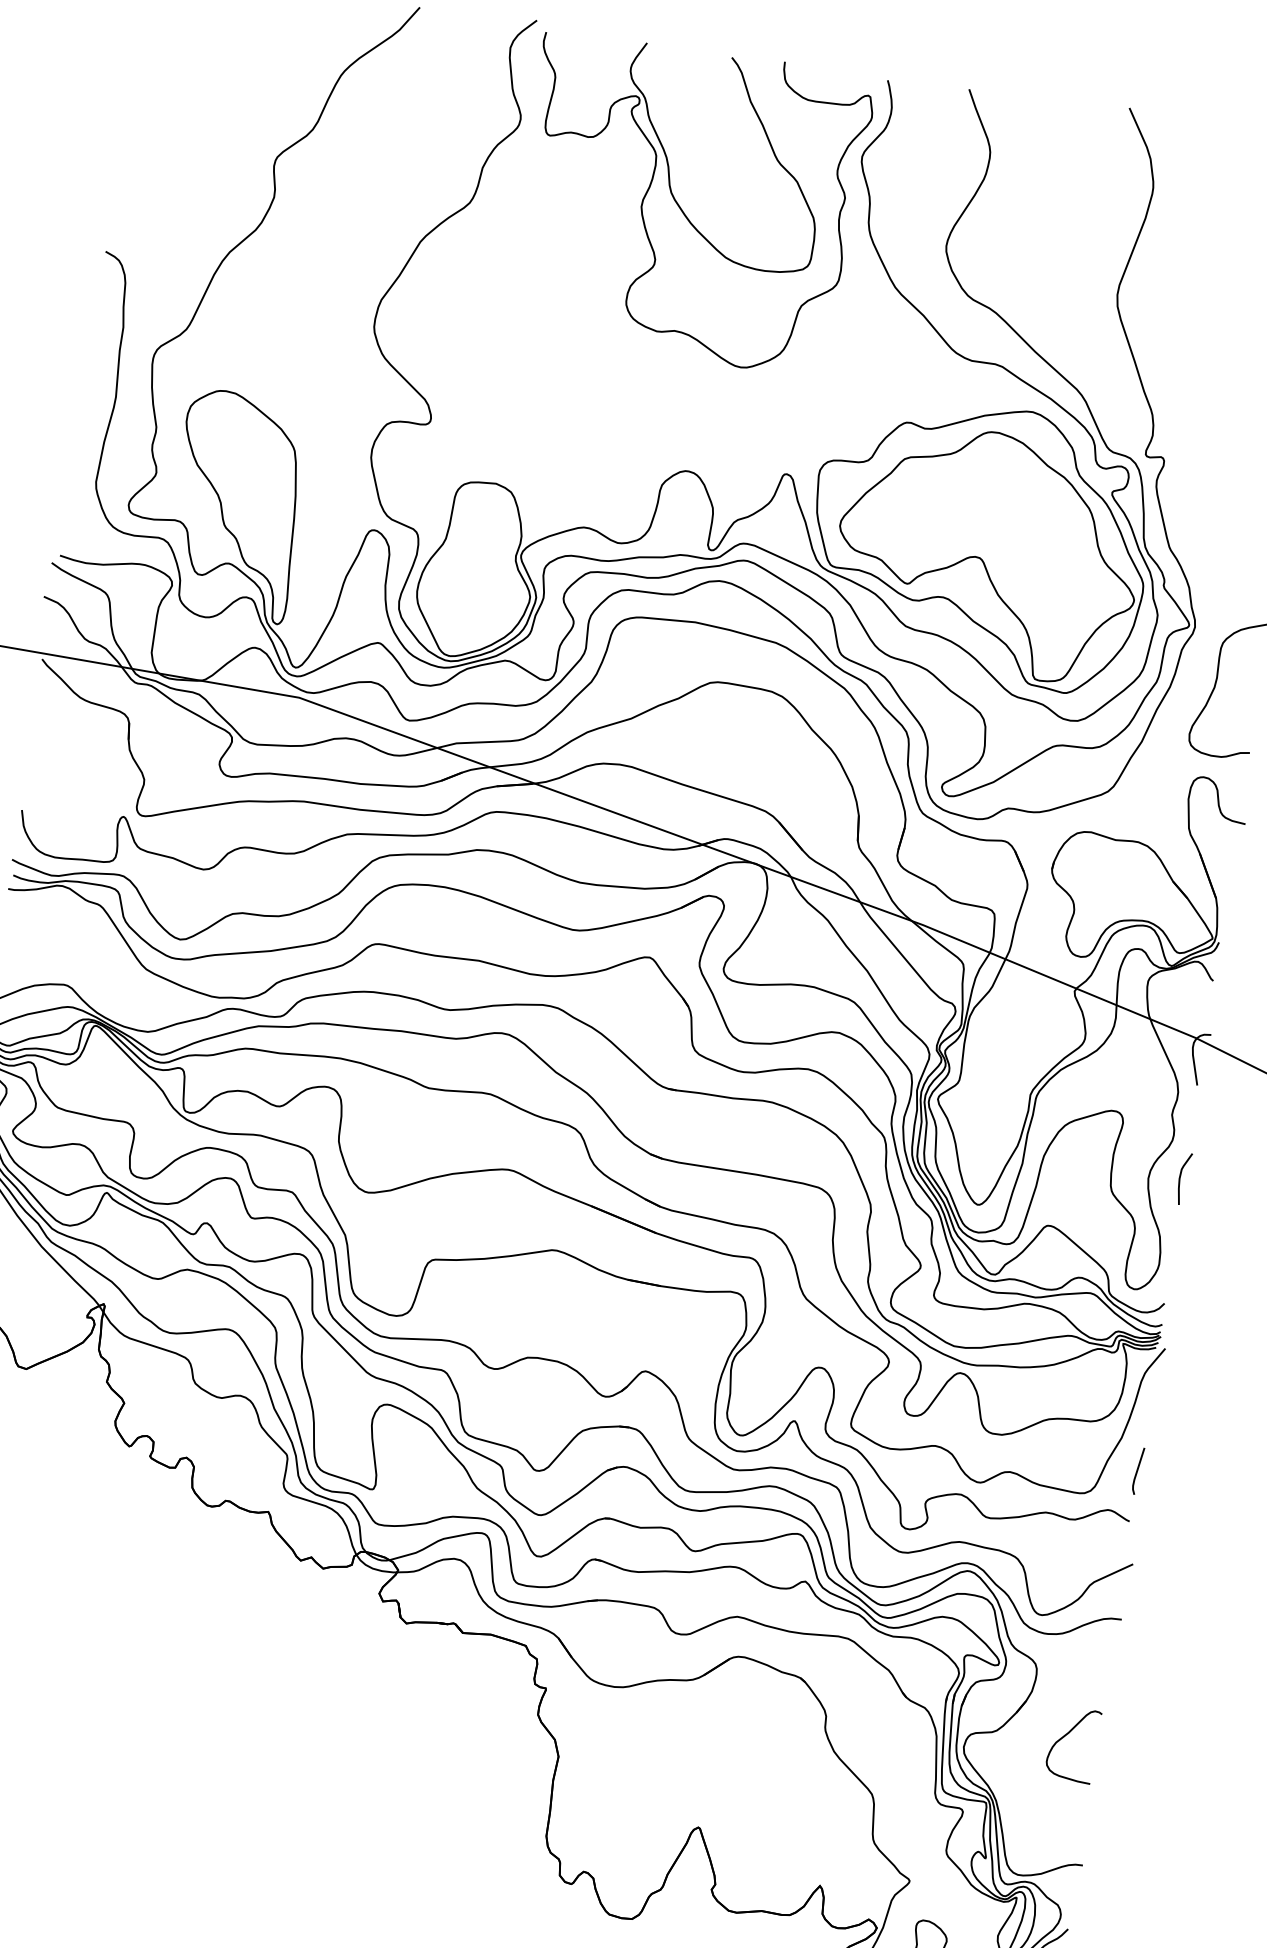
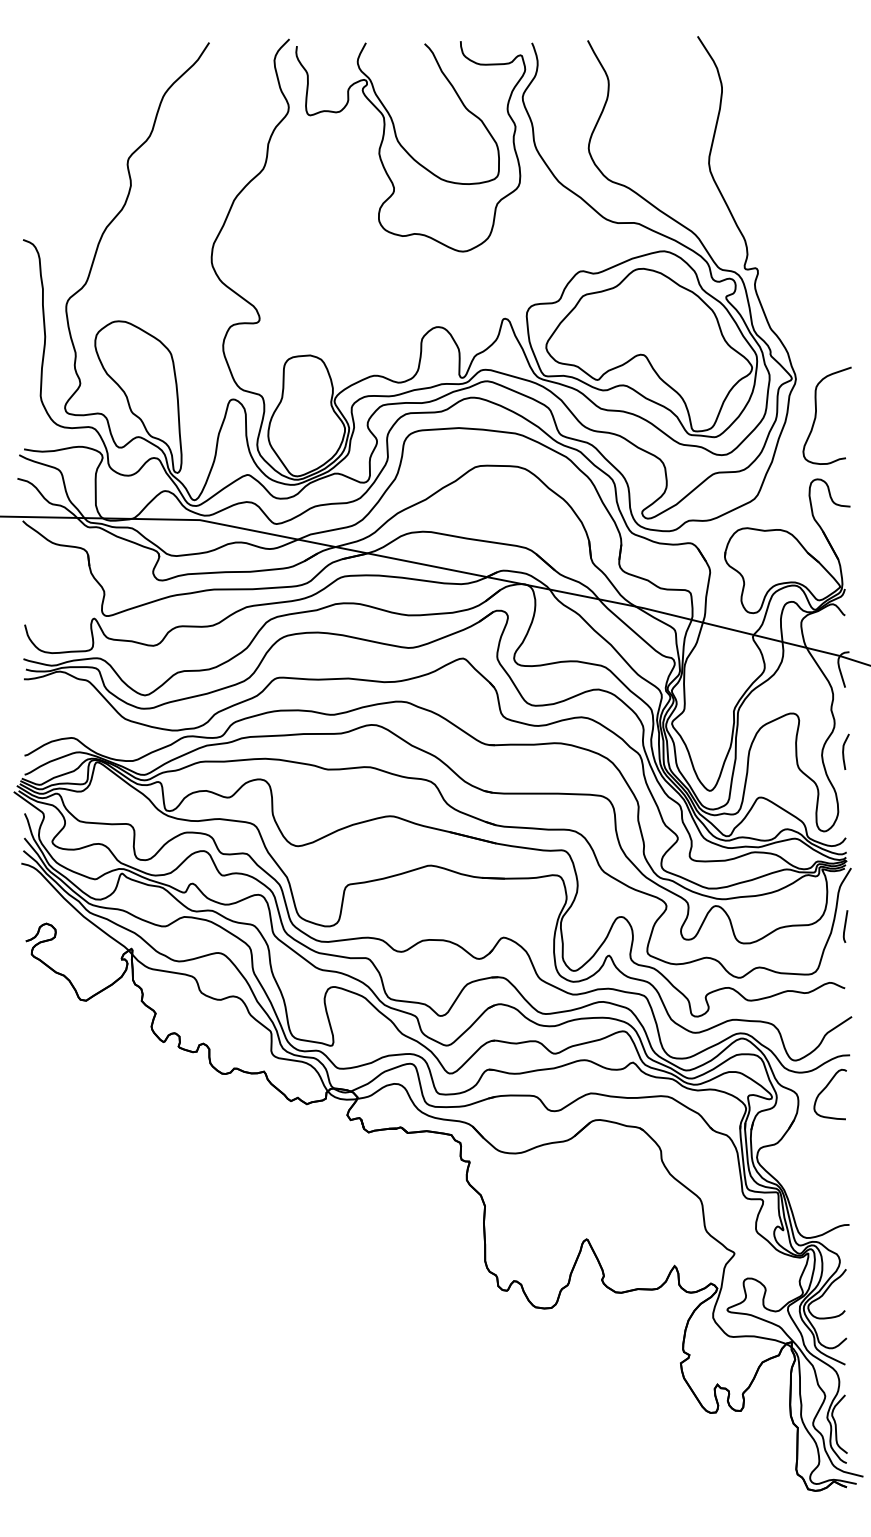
line: (1137, 1471) -> (845, 926), moved
curve: (1067, 1736) -> (825, 1089), moved

